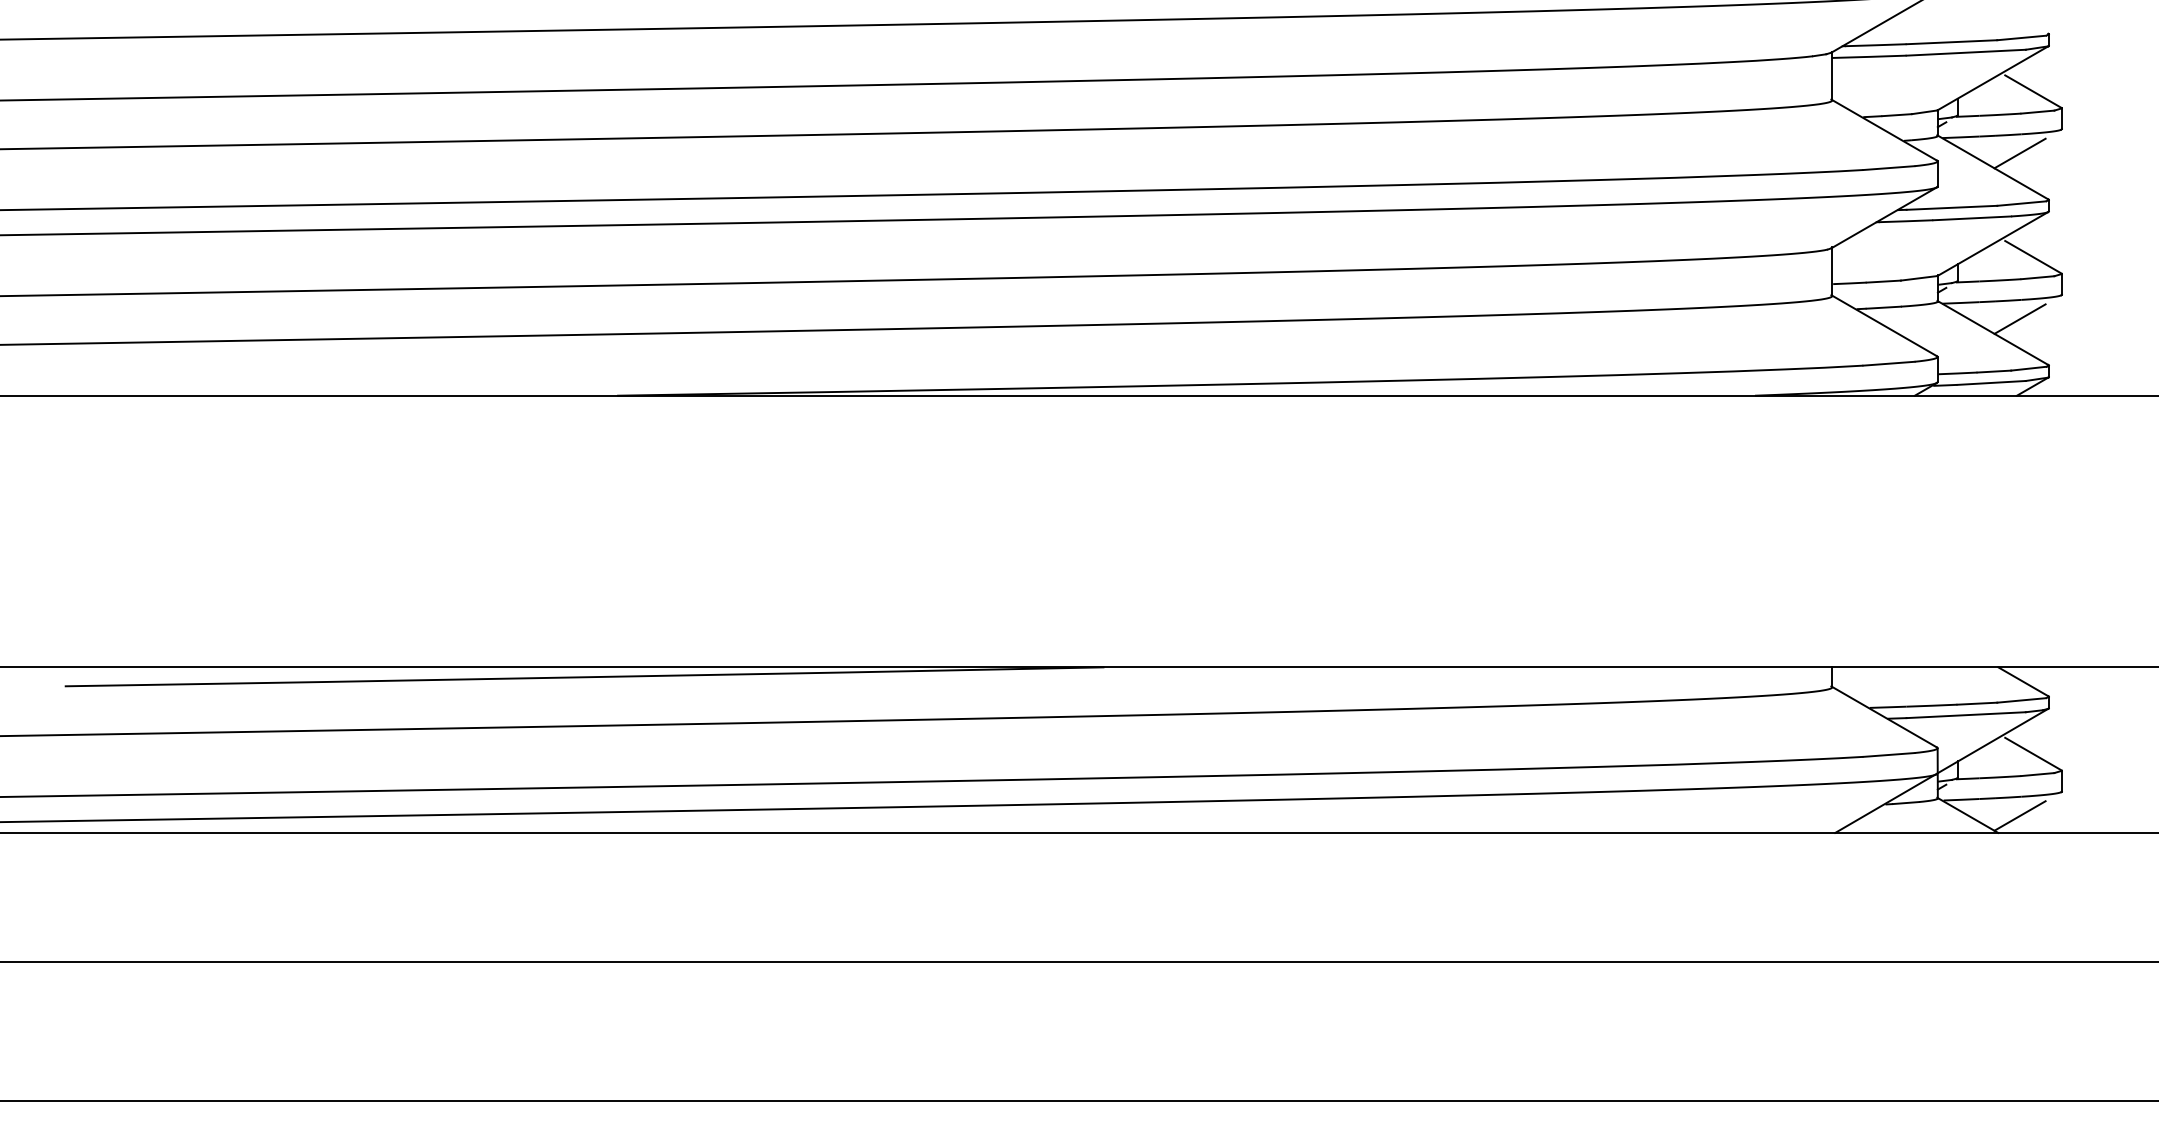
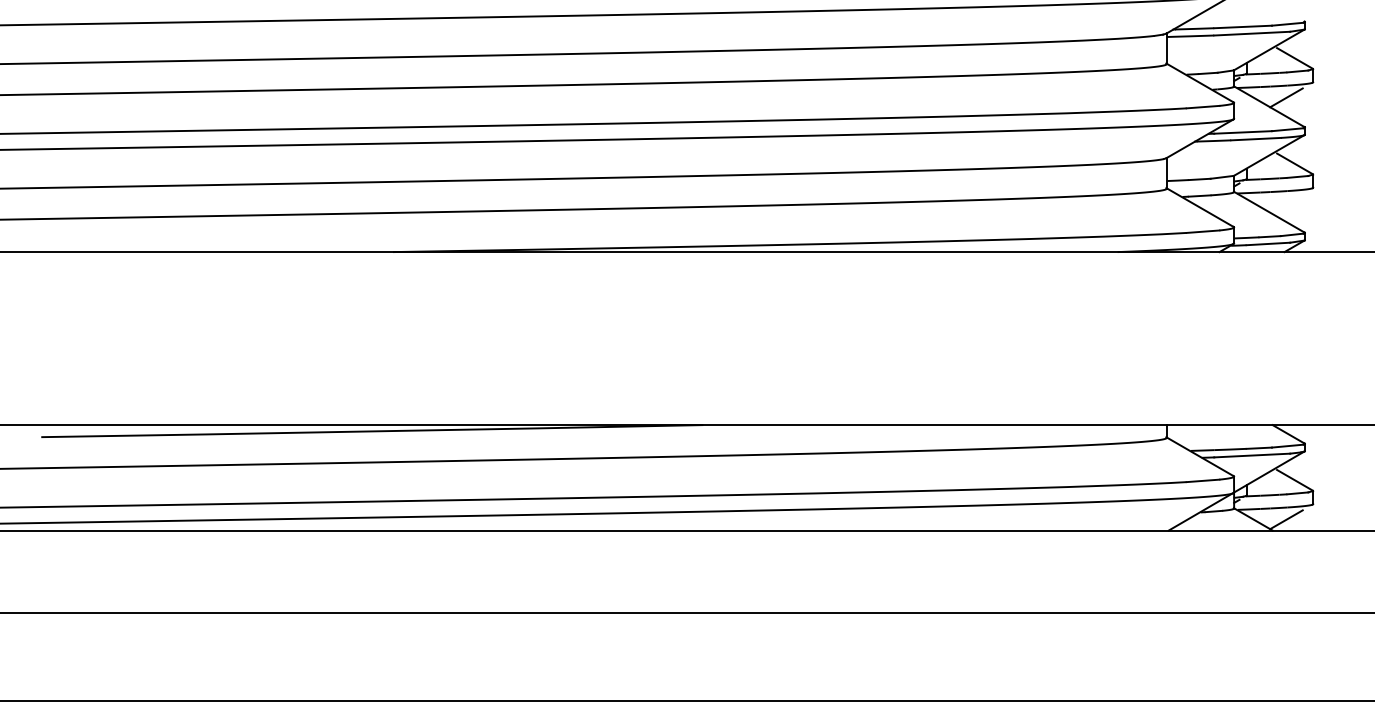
line: (2020, 317) -> (1286, 202), removed

